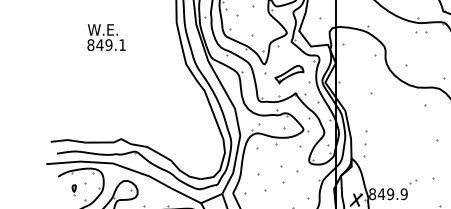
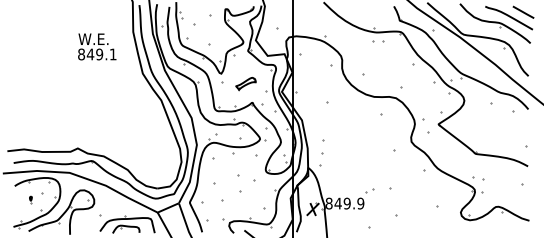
text: (106, 37) -> (97, 46), moved
part: (288, 74) -> (245, 83), size x0.7
part: (73, 190) -> (30, 199), size x0.6

